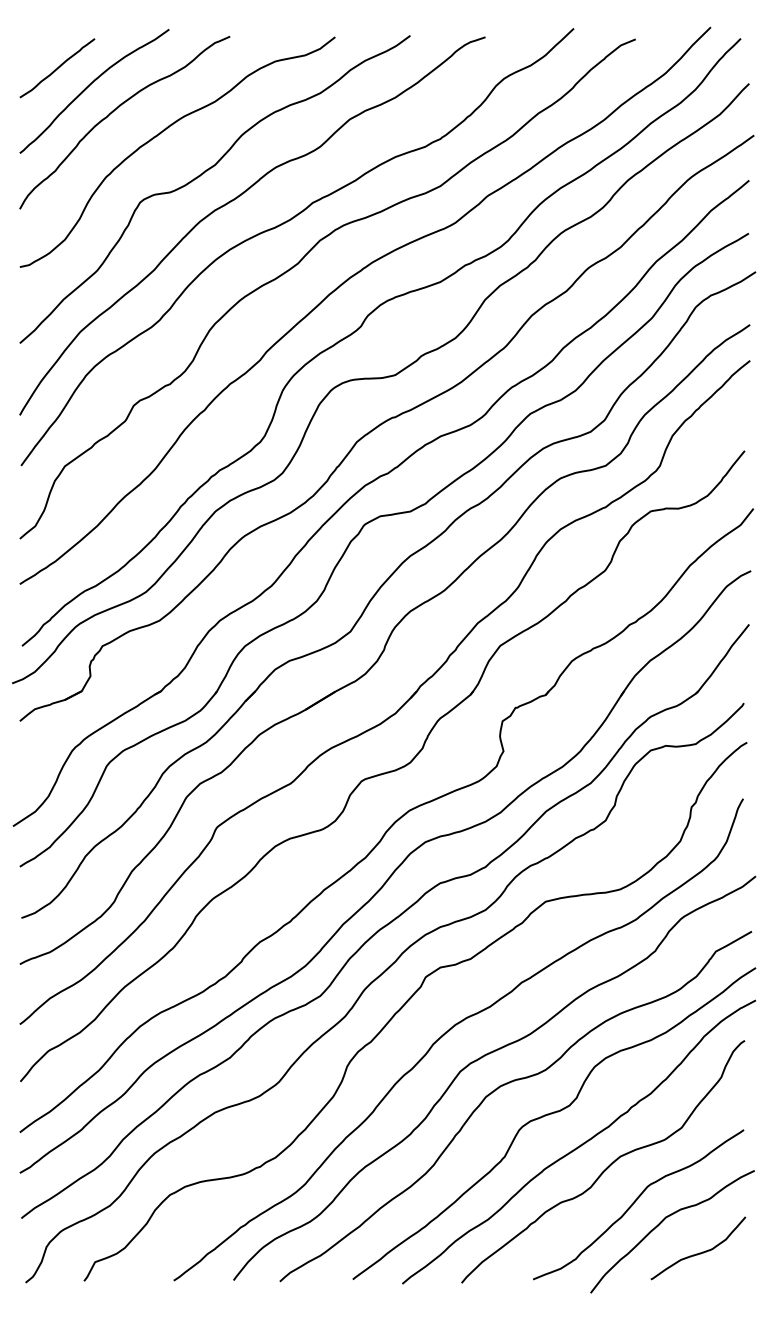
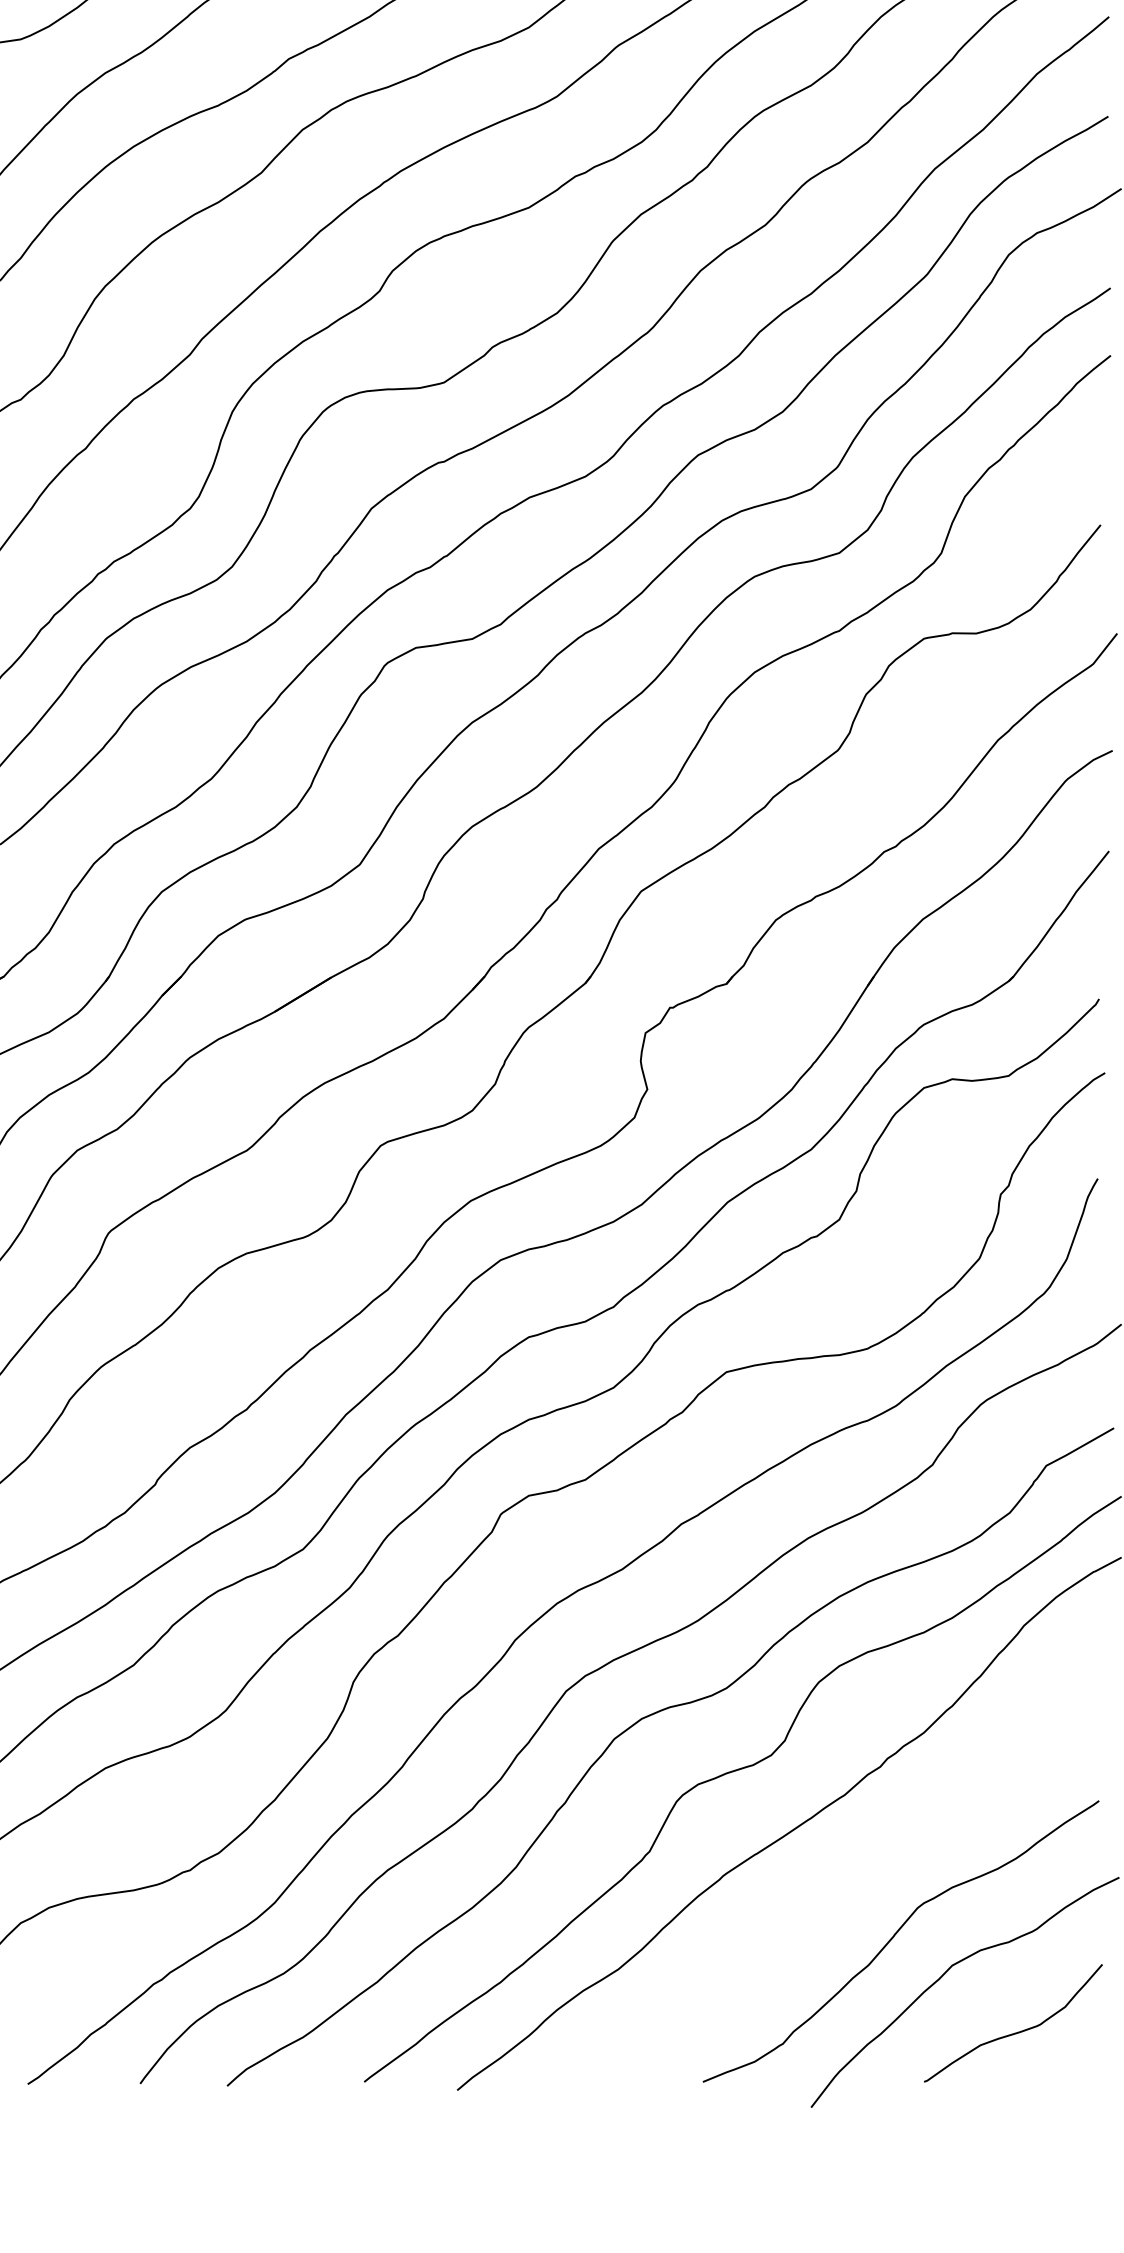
curve: (608, 1165) -> (844, 1867), removed

